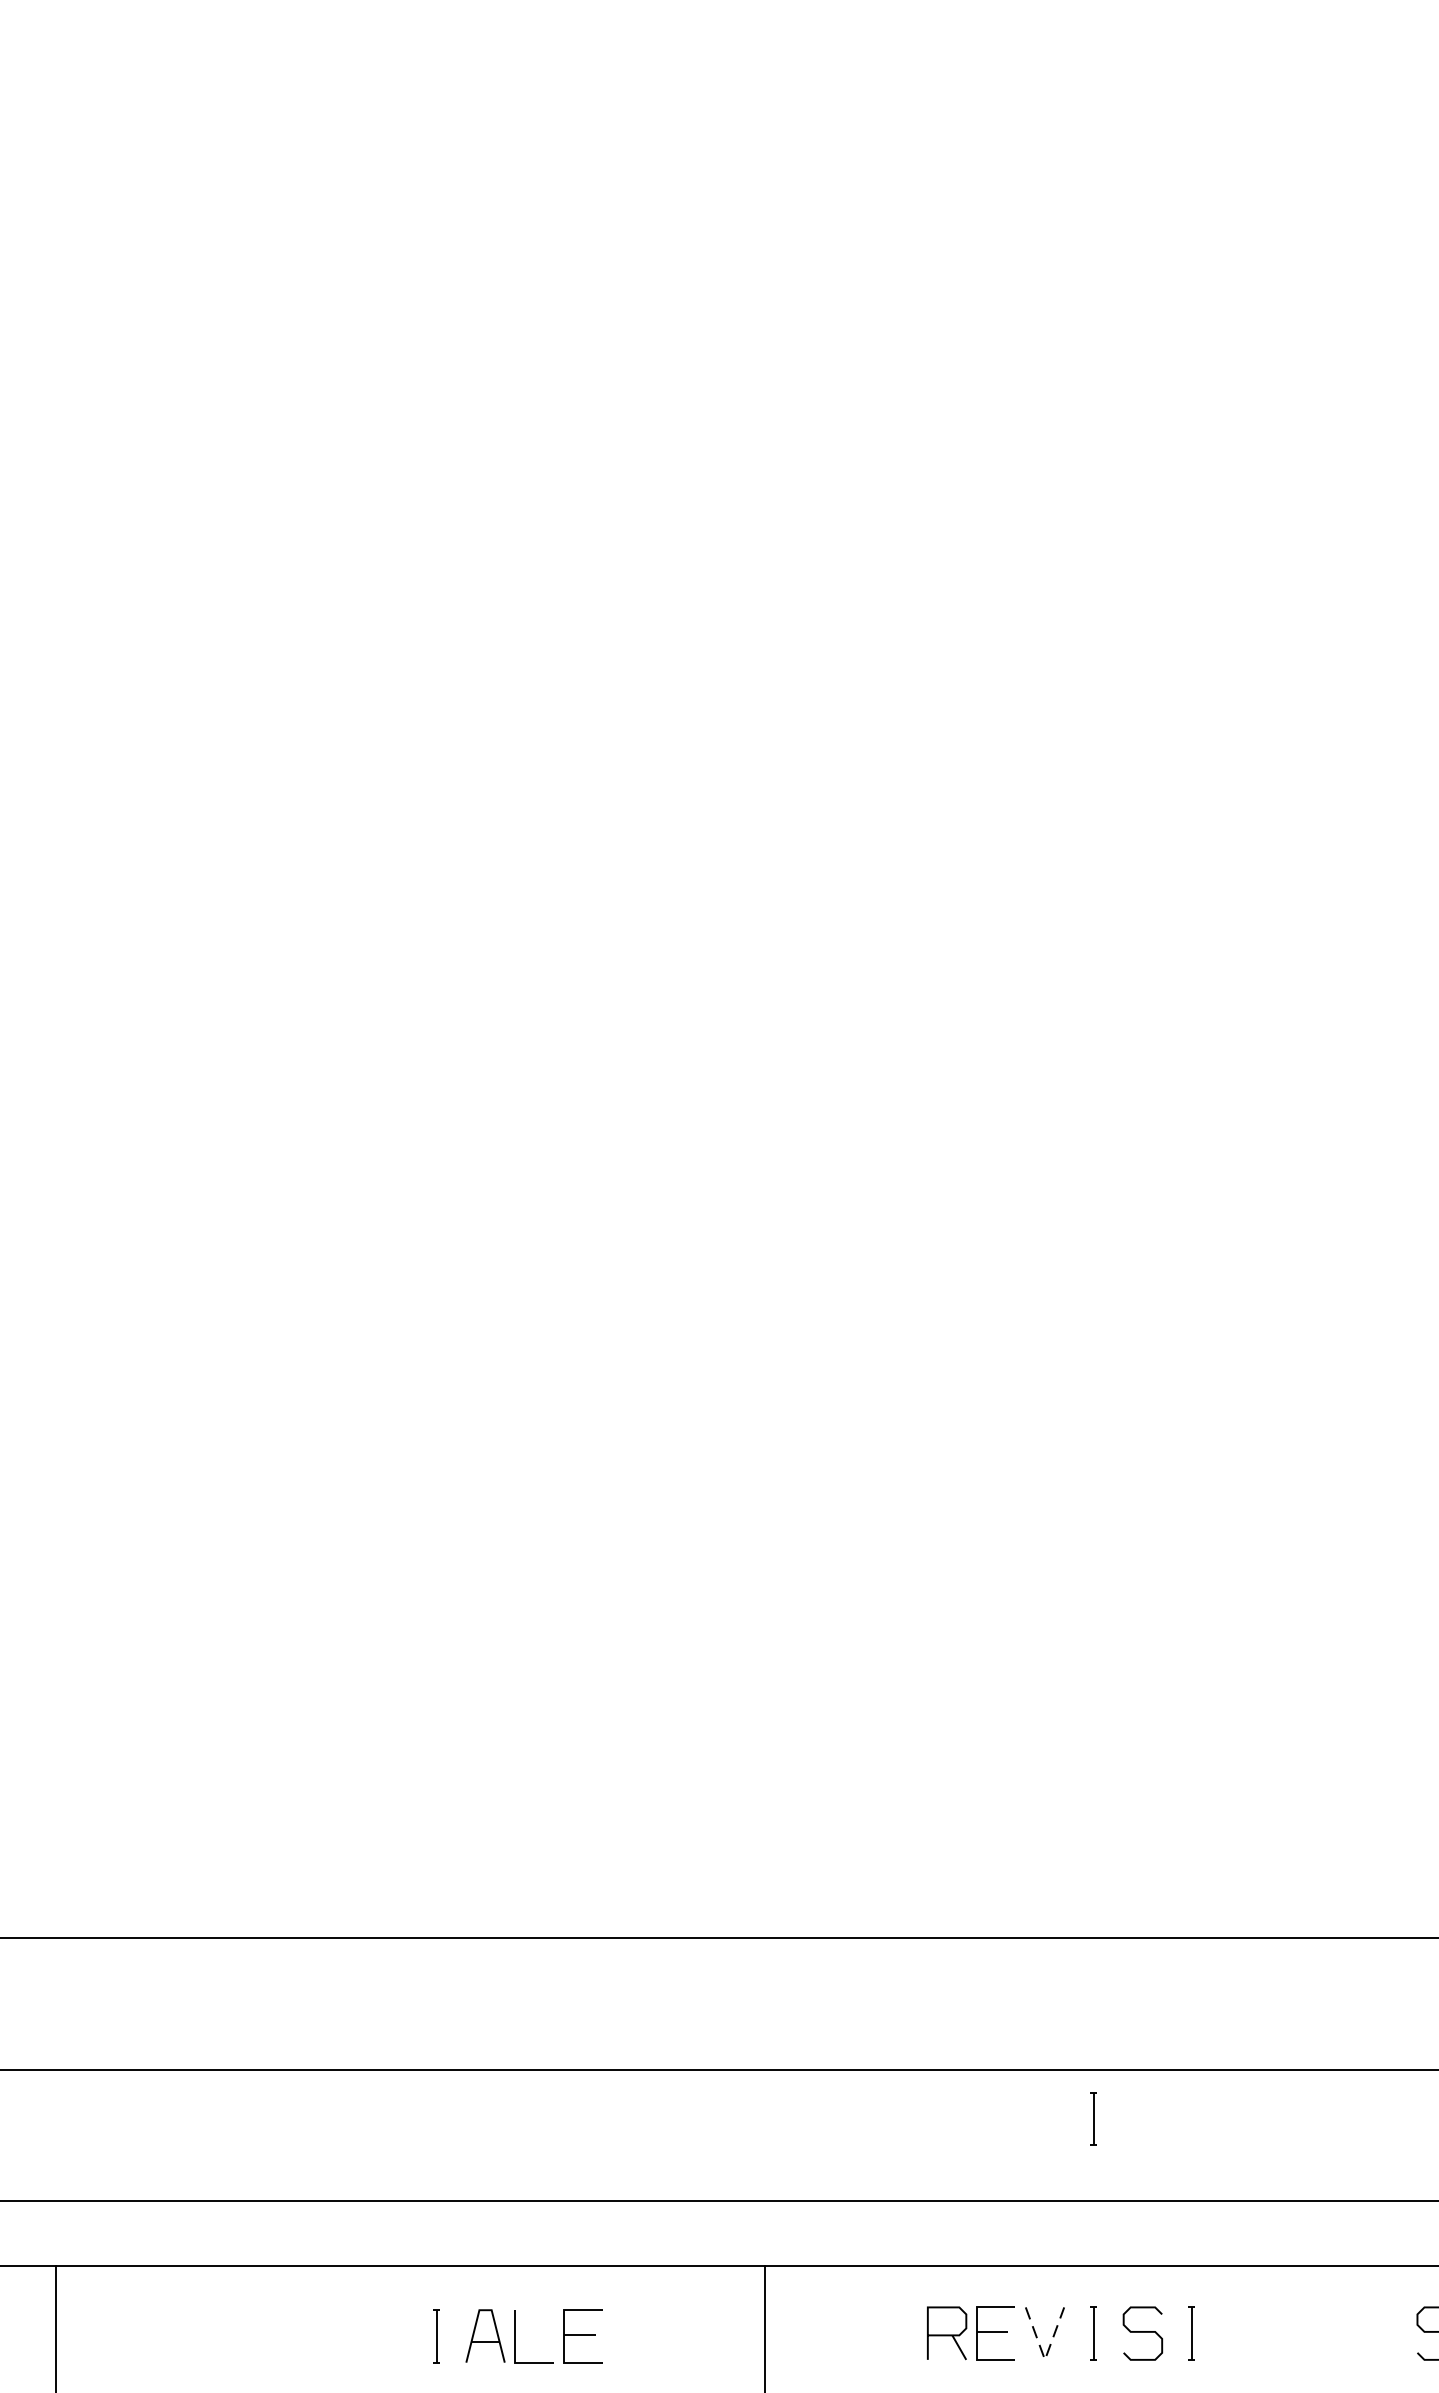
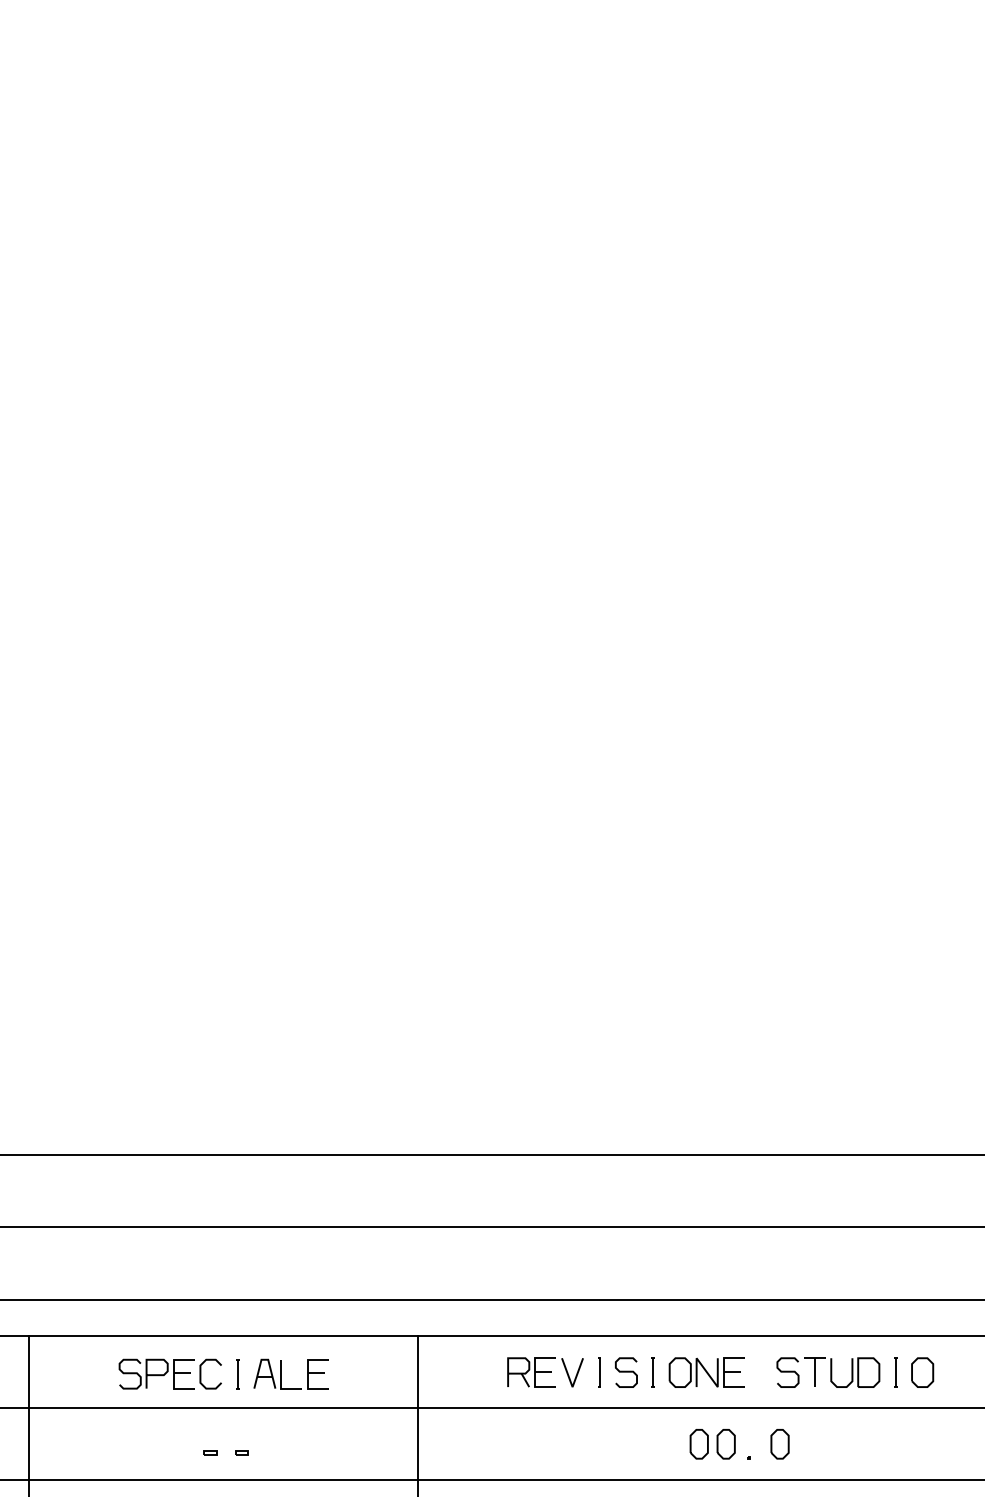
line: (1093, 2118) -> (599, 1254), removed
part: (1288, 2333) -> (706, 1372), added
part: (312, 2335) -> (169, 1373), added
line: (1044, 2360) -> (572, 1387), dashed -> solid

